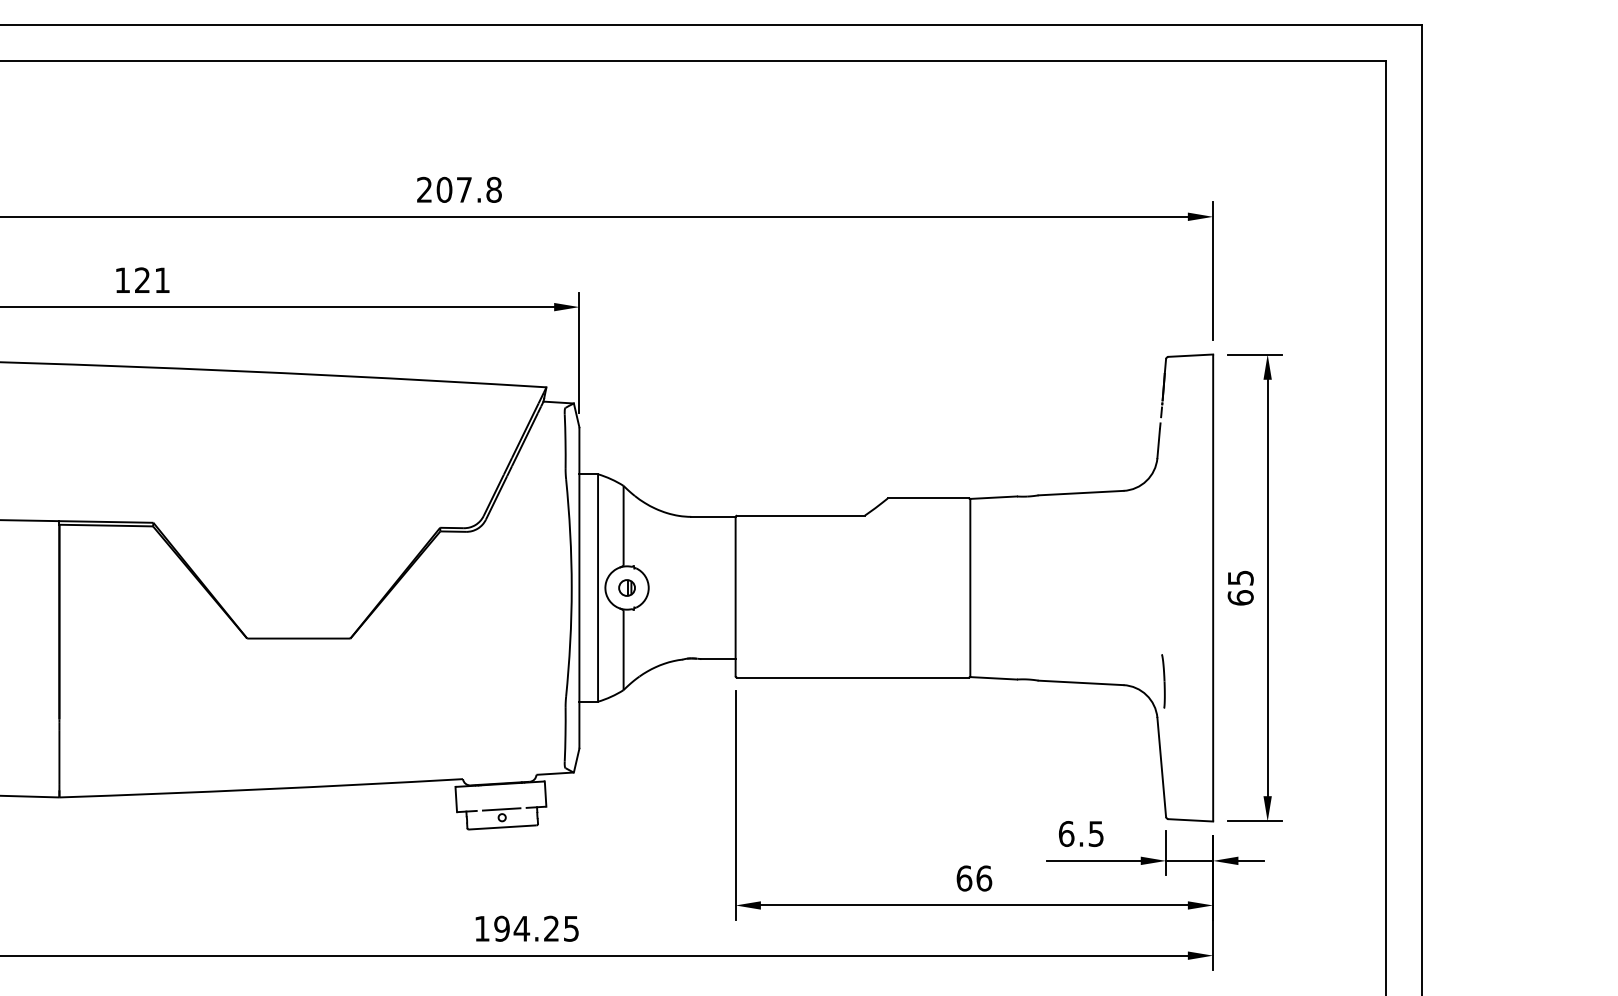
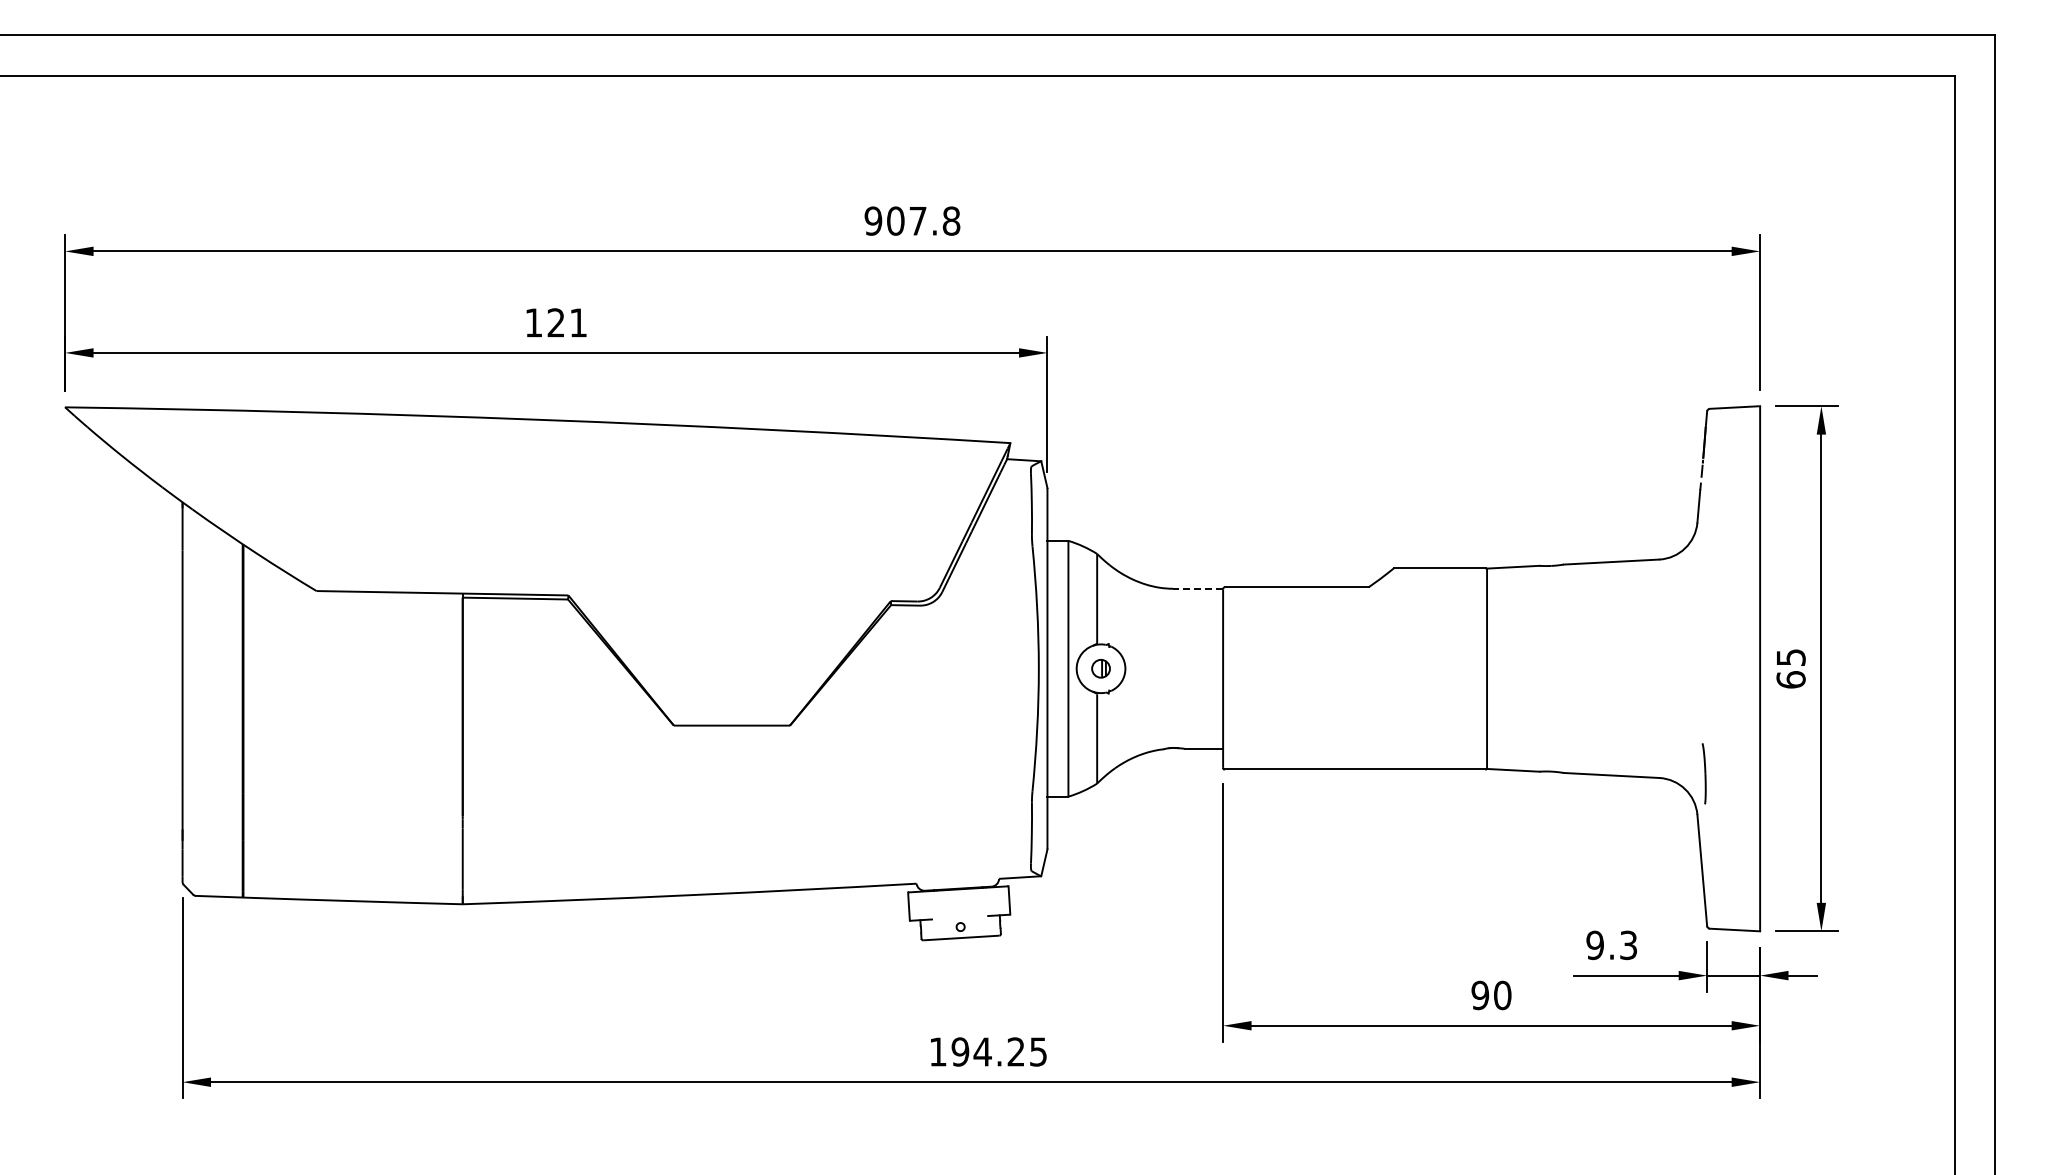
text: (424, 189) -> (873, 220), 207.8 -> 907.8
line: (713, 516) -> (1198, 588), solid -> dashed
line: (502, 809) -> (960, 917), removed
text: (1081, 834) -> (1611, 945), 6.5 -> 9.3
text: (974, 878) -> (1491, 995), 66 -> 90

